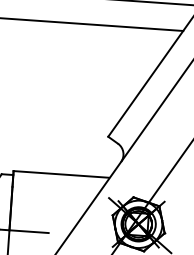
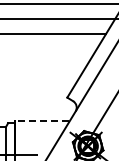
line: (60, 173) -> (41, 120), solid -> dashed

